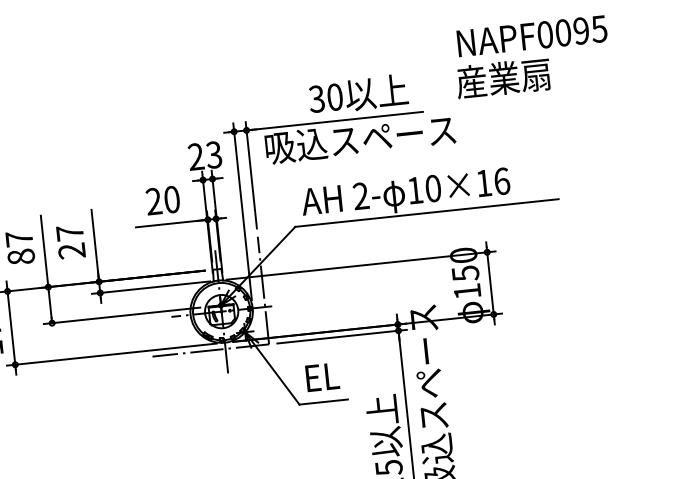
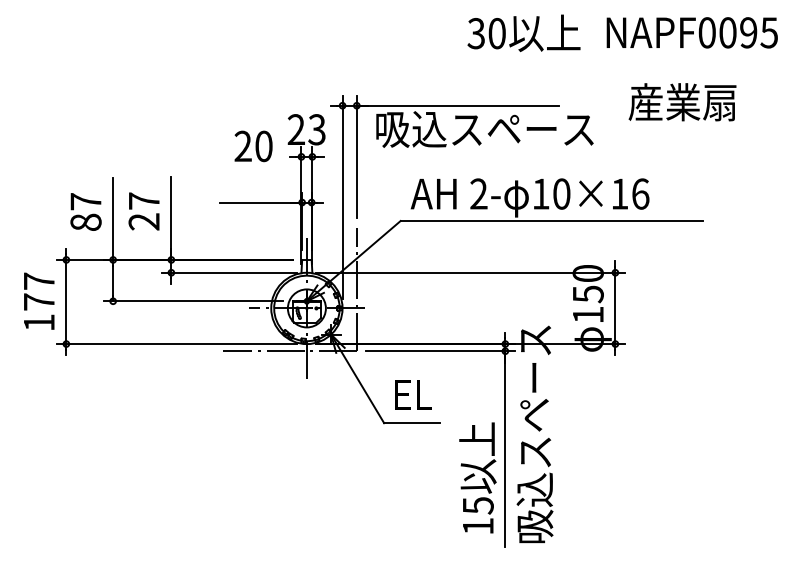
text: (503, 78) -> (682, 102), moved
text: (357, 94) -> (523, 33), moved
text: (162, 200) -> (253, 146), moved

